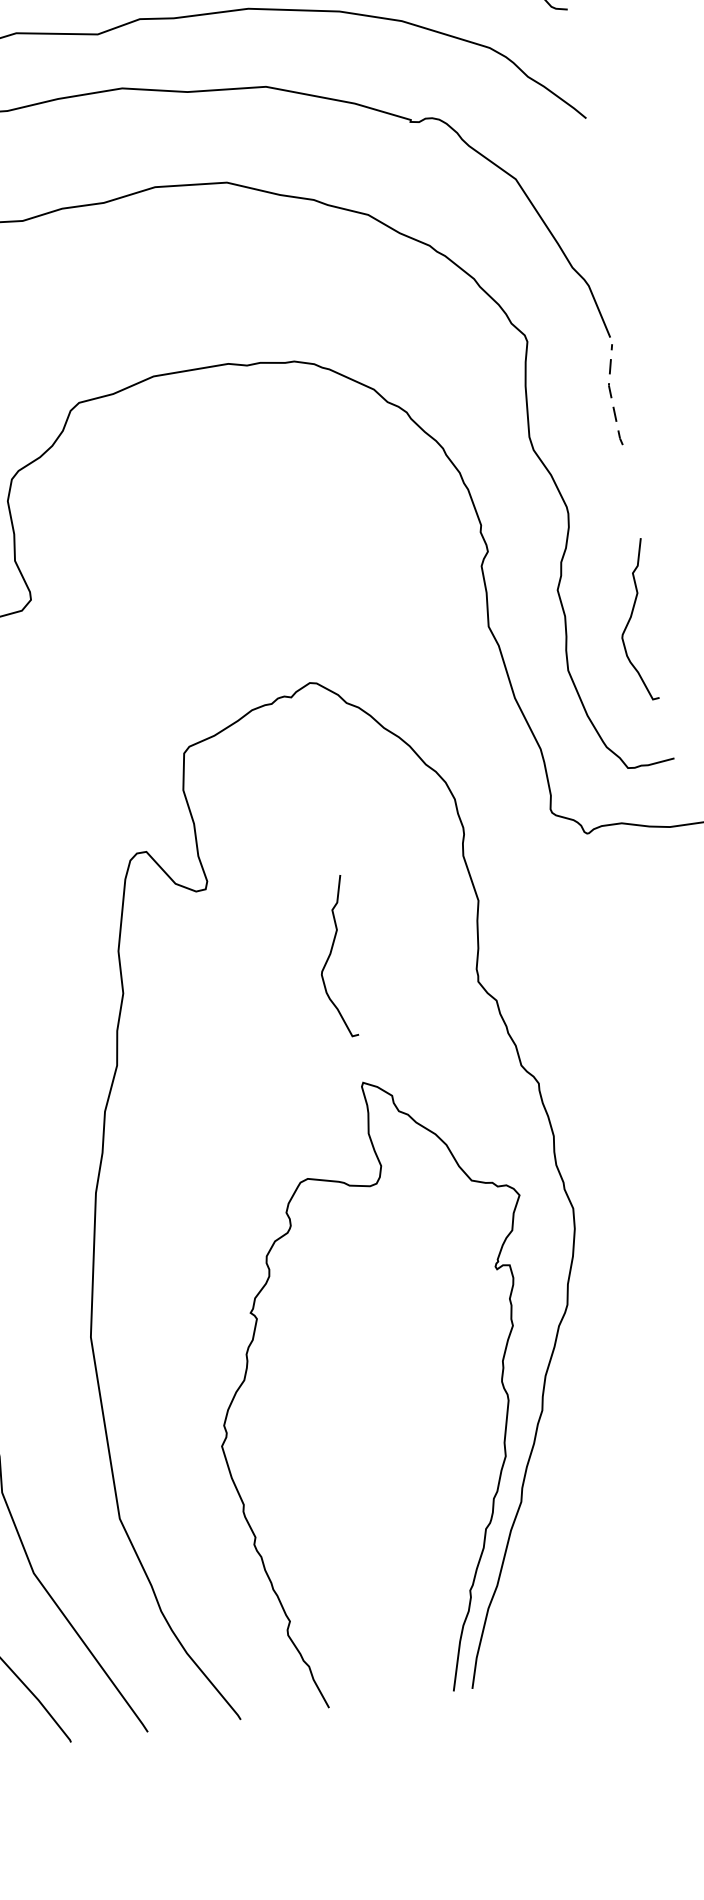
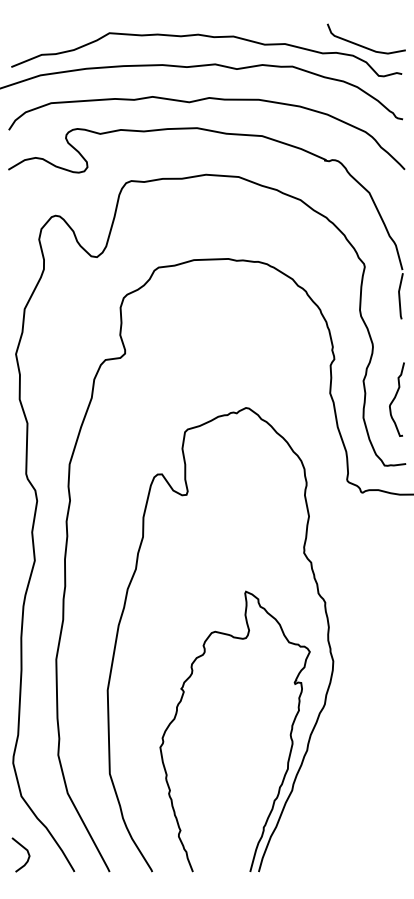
line: (611, 395) -> (399, 296), dashed -> solid
curve: (331, 955) -> (239, 532), removed

